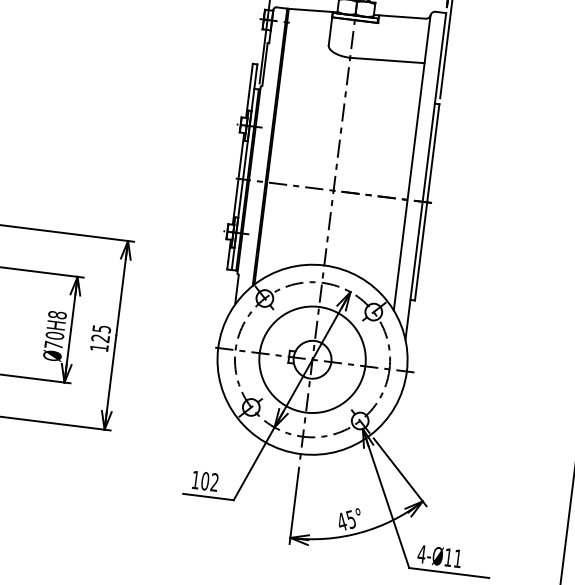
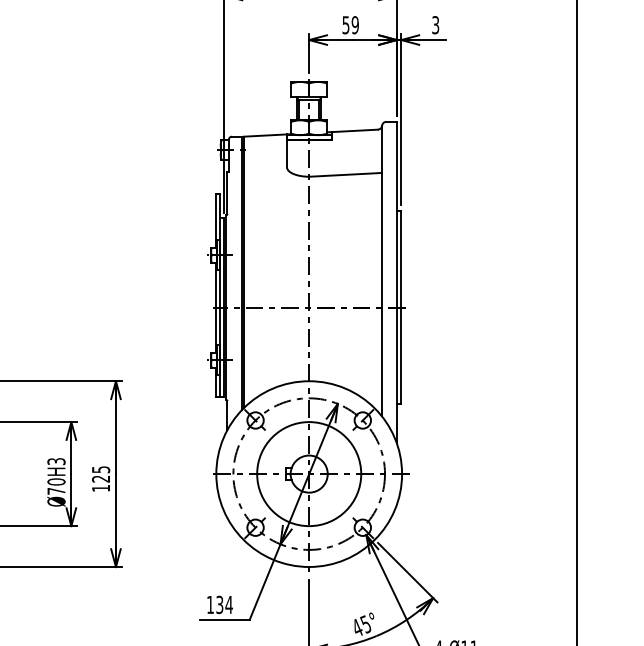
text: (57, 315) -> (56, 461), Ø70H8 -> Ø70H3
text: (210, 481) -> (224, 604), 102 -> 134

